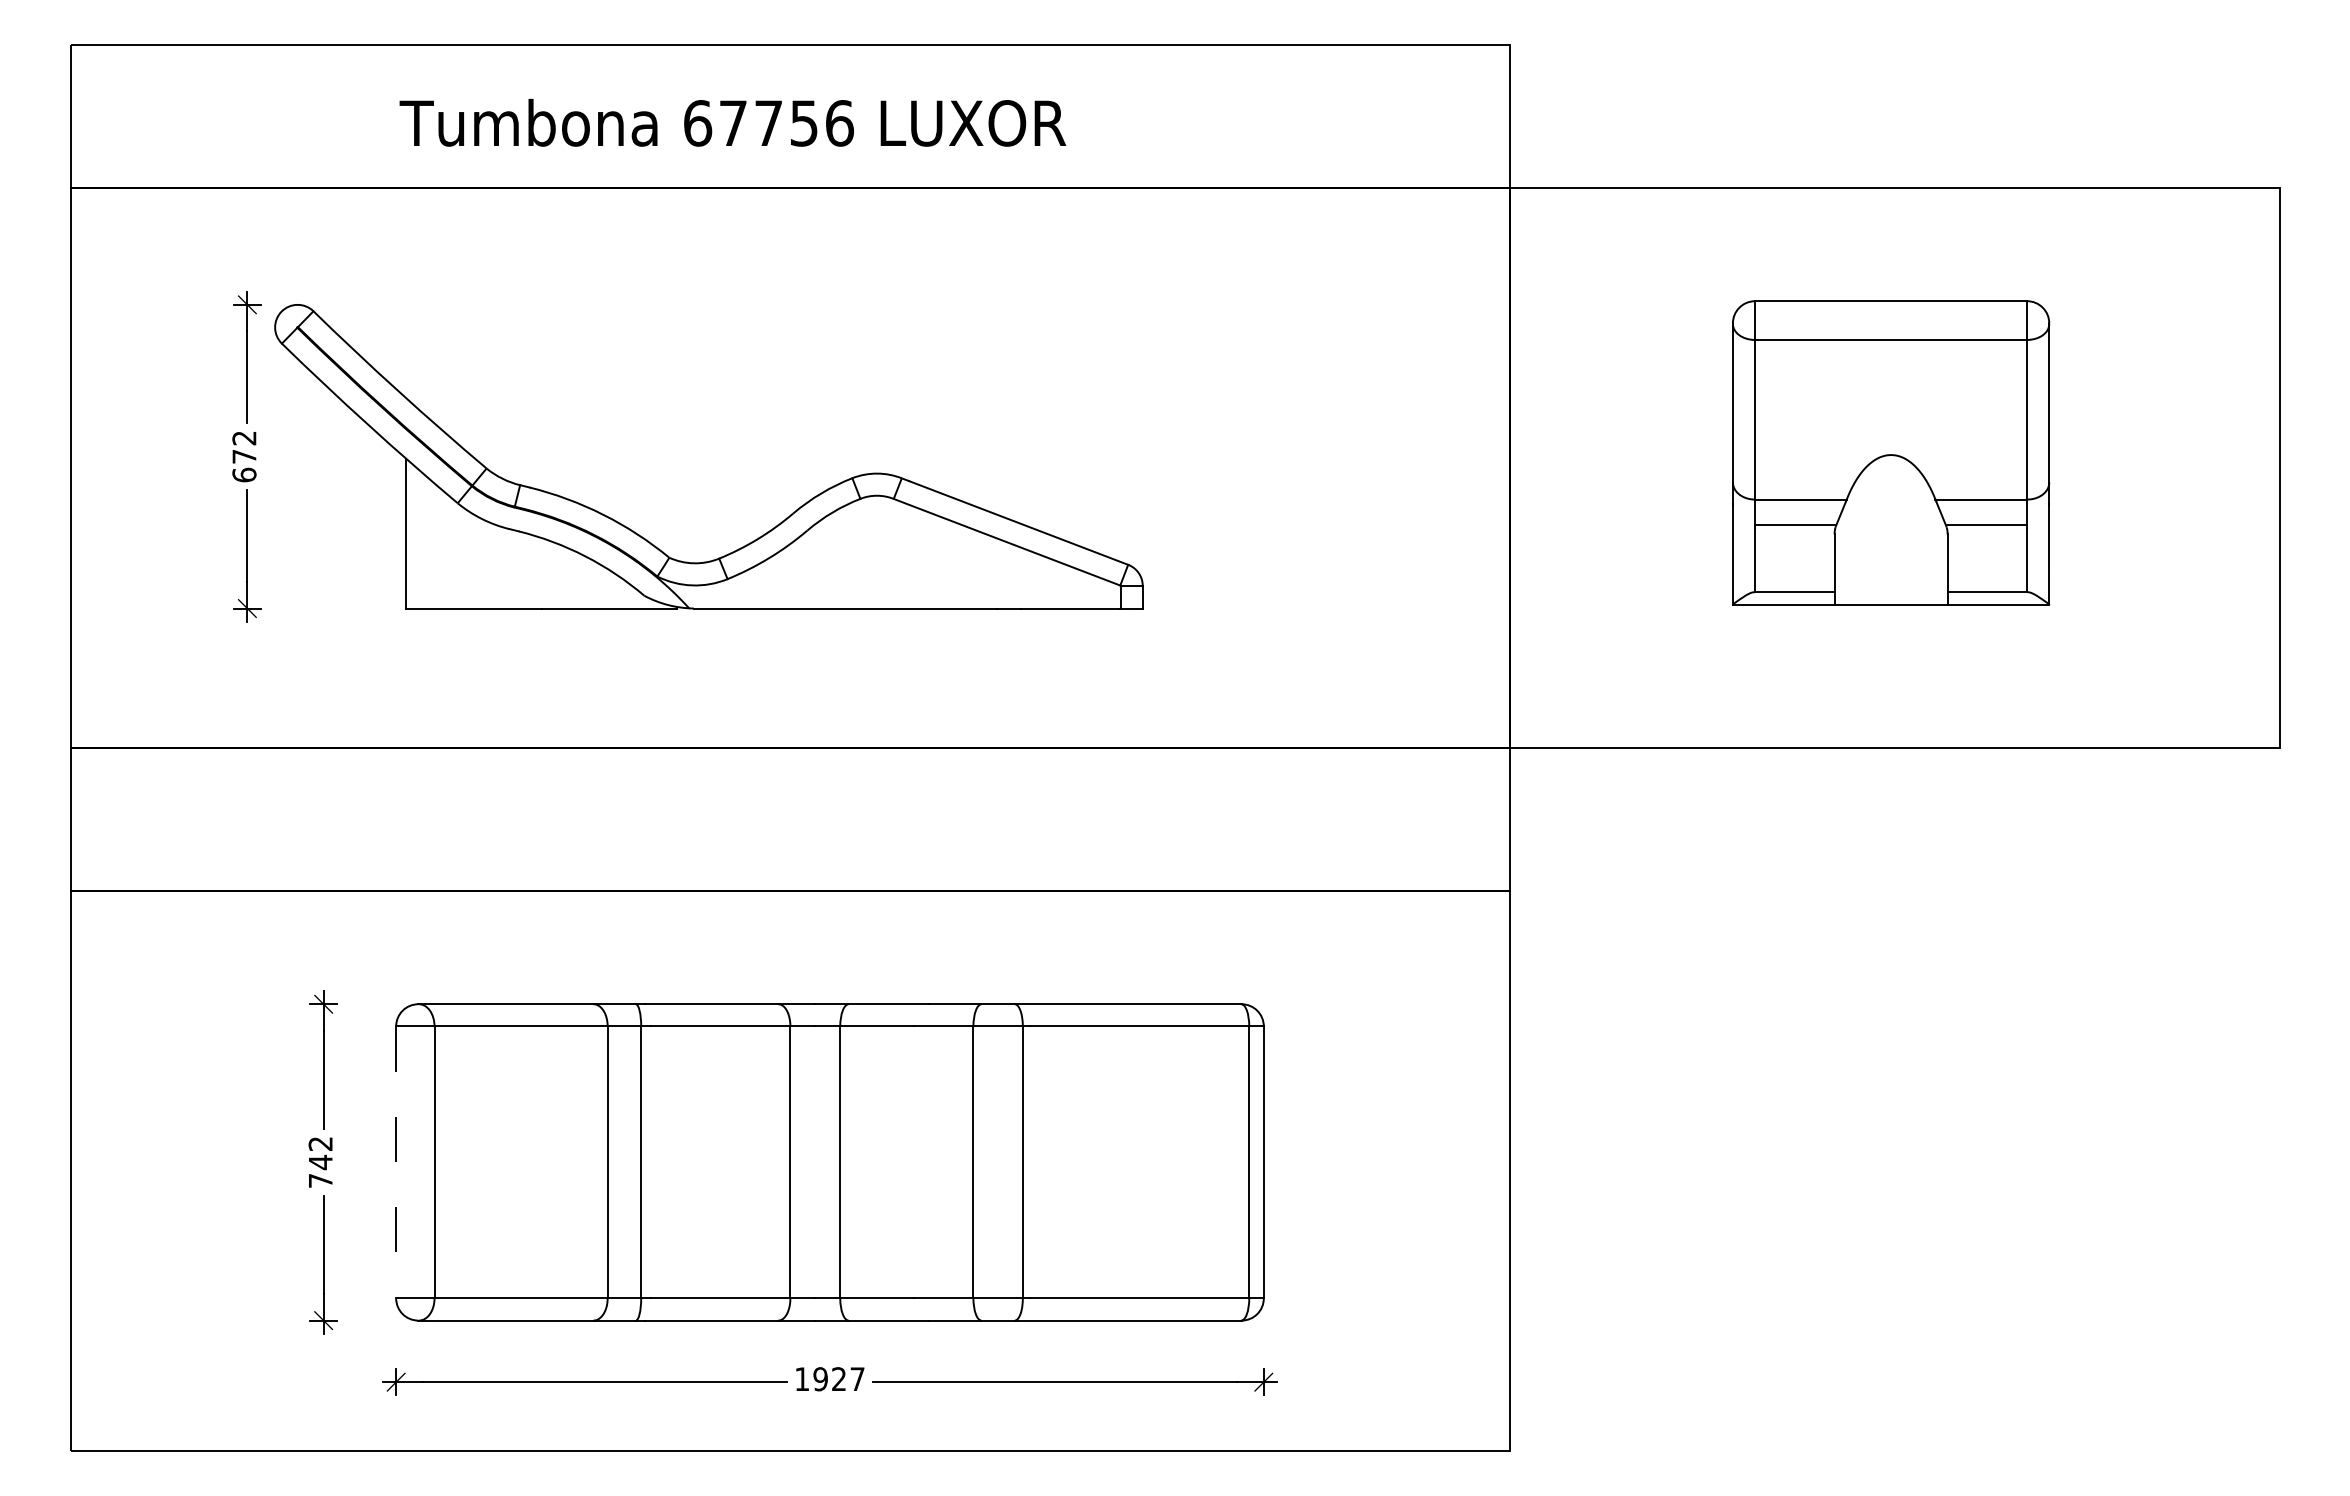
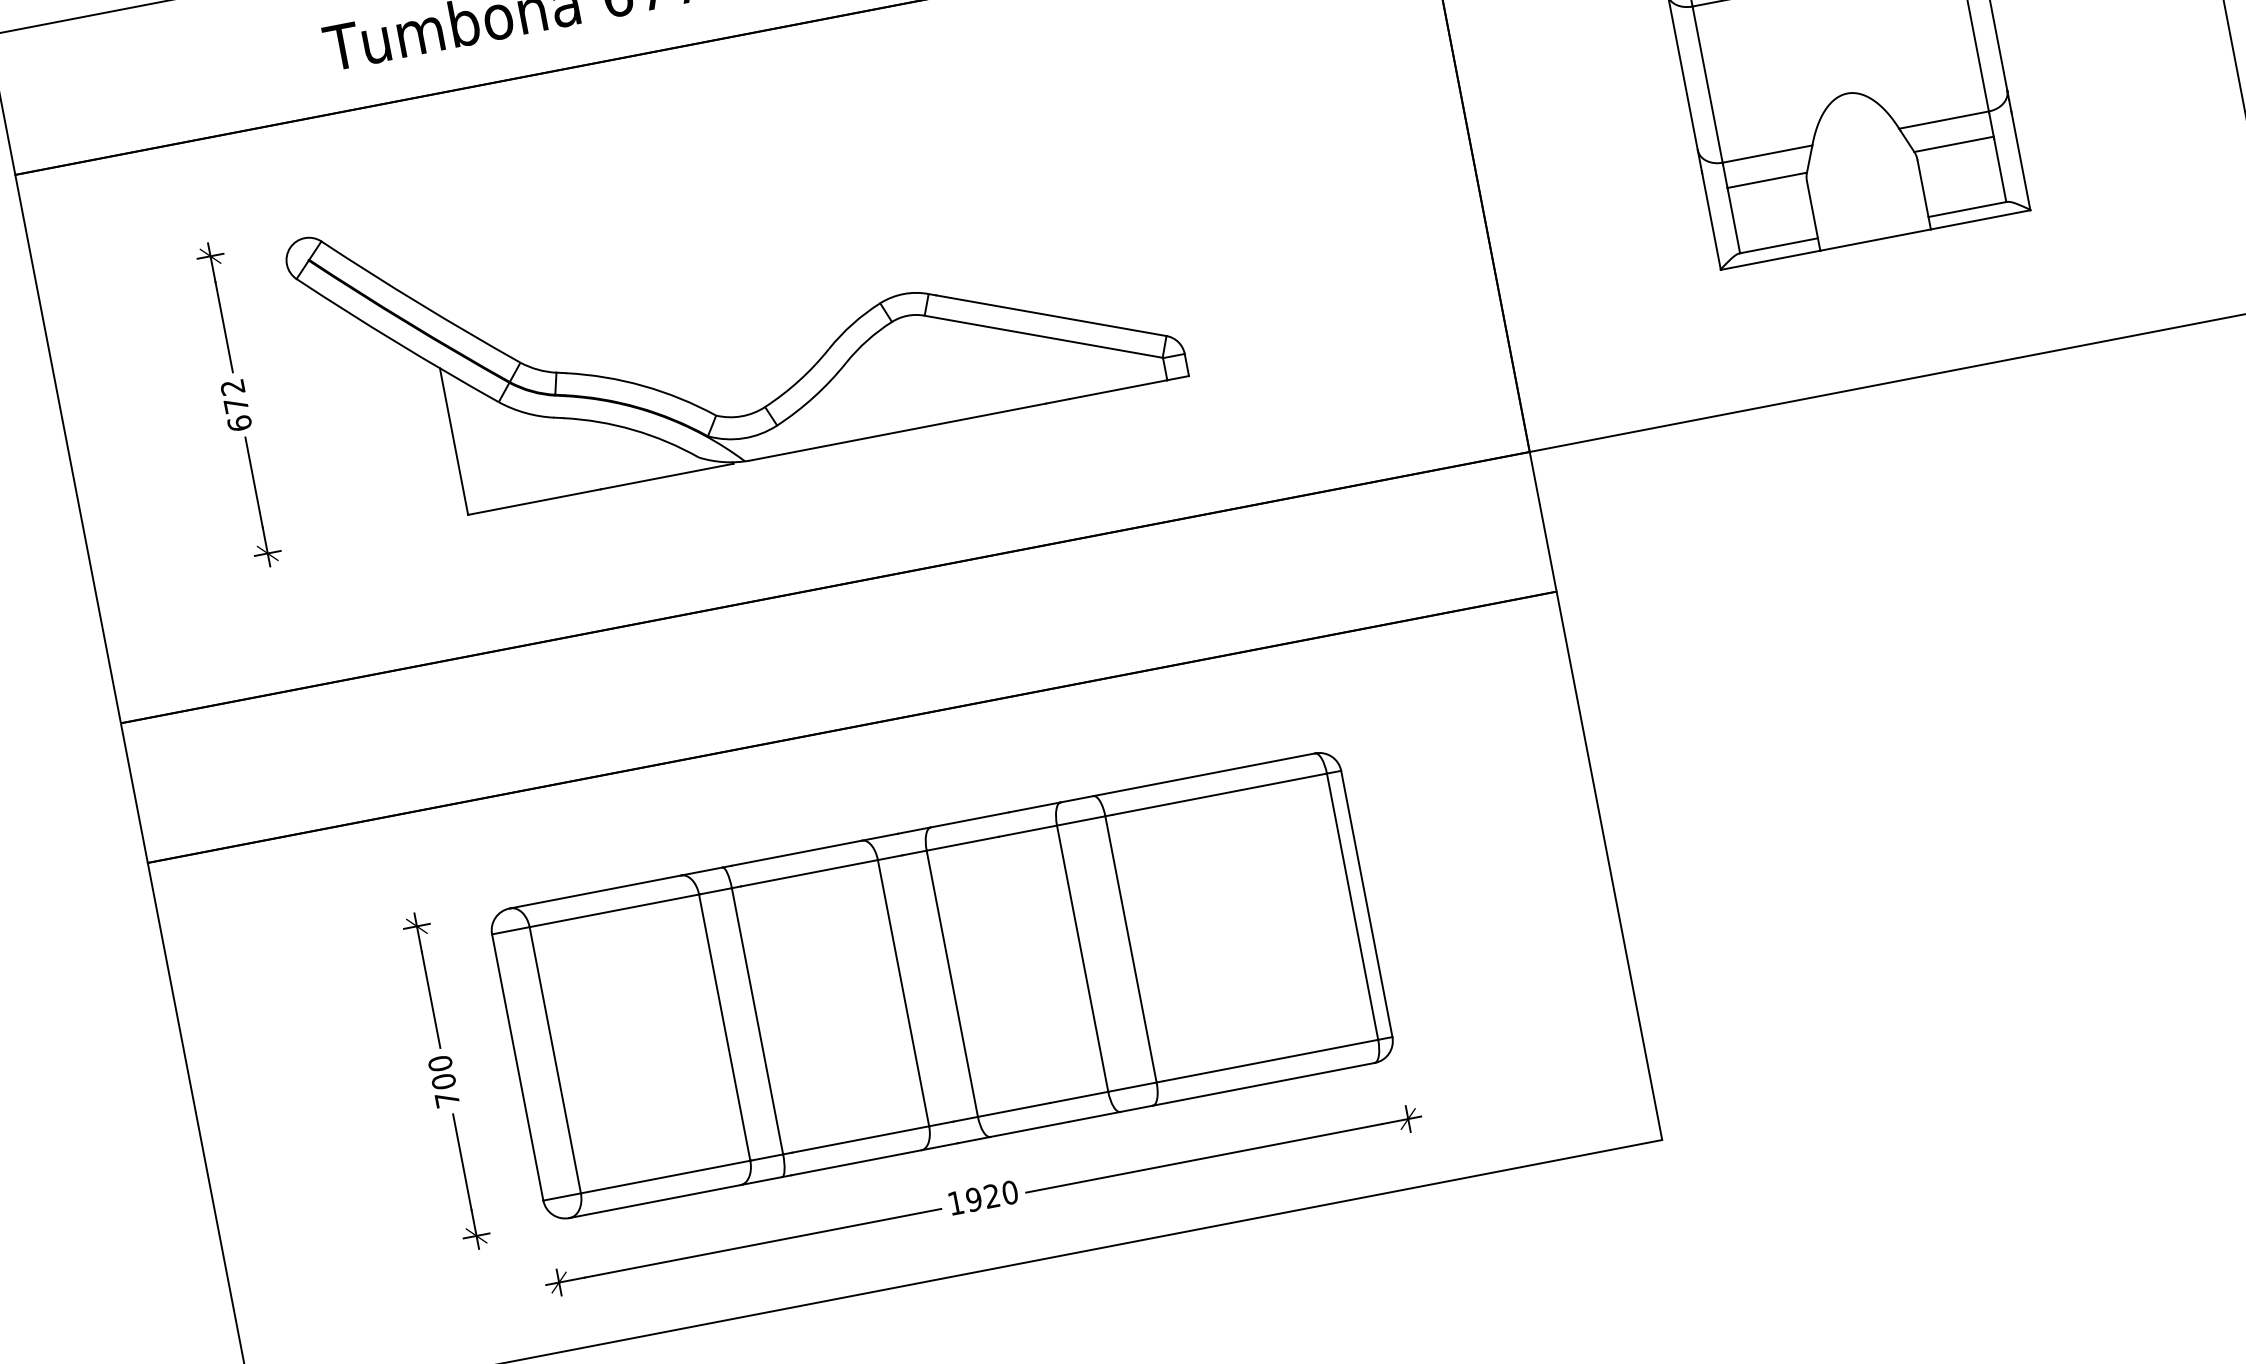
part: (756, 538) -> (797, 380), moved
text: (320, 1153) -> (441, 1073), 742 -> 700
line: (396, 1162) -> (518, 1067), dashed -> solid
text: (857, 1379) -> (1010, 1192), 1927 -> 1920

